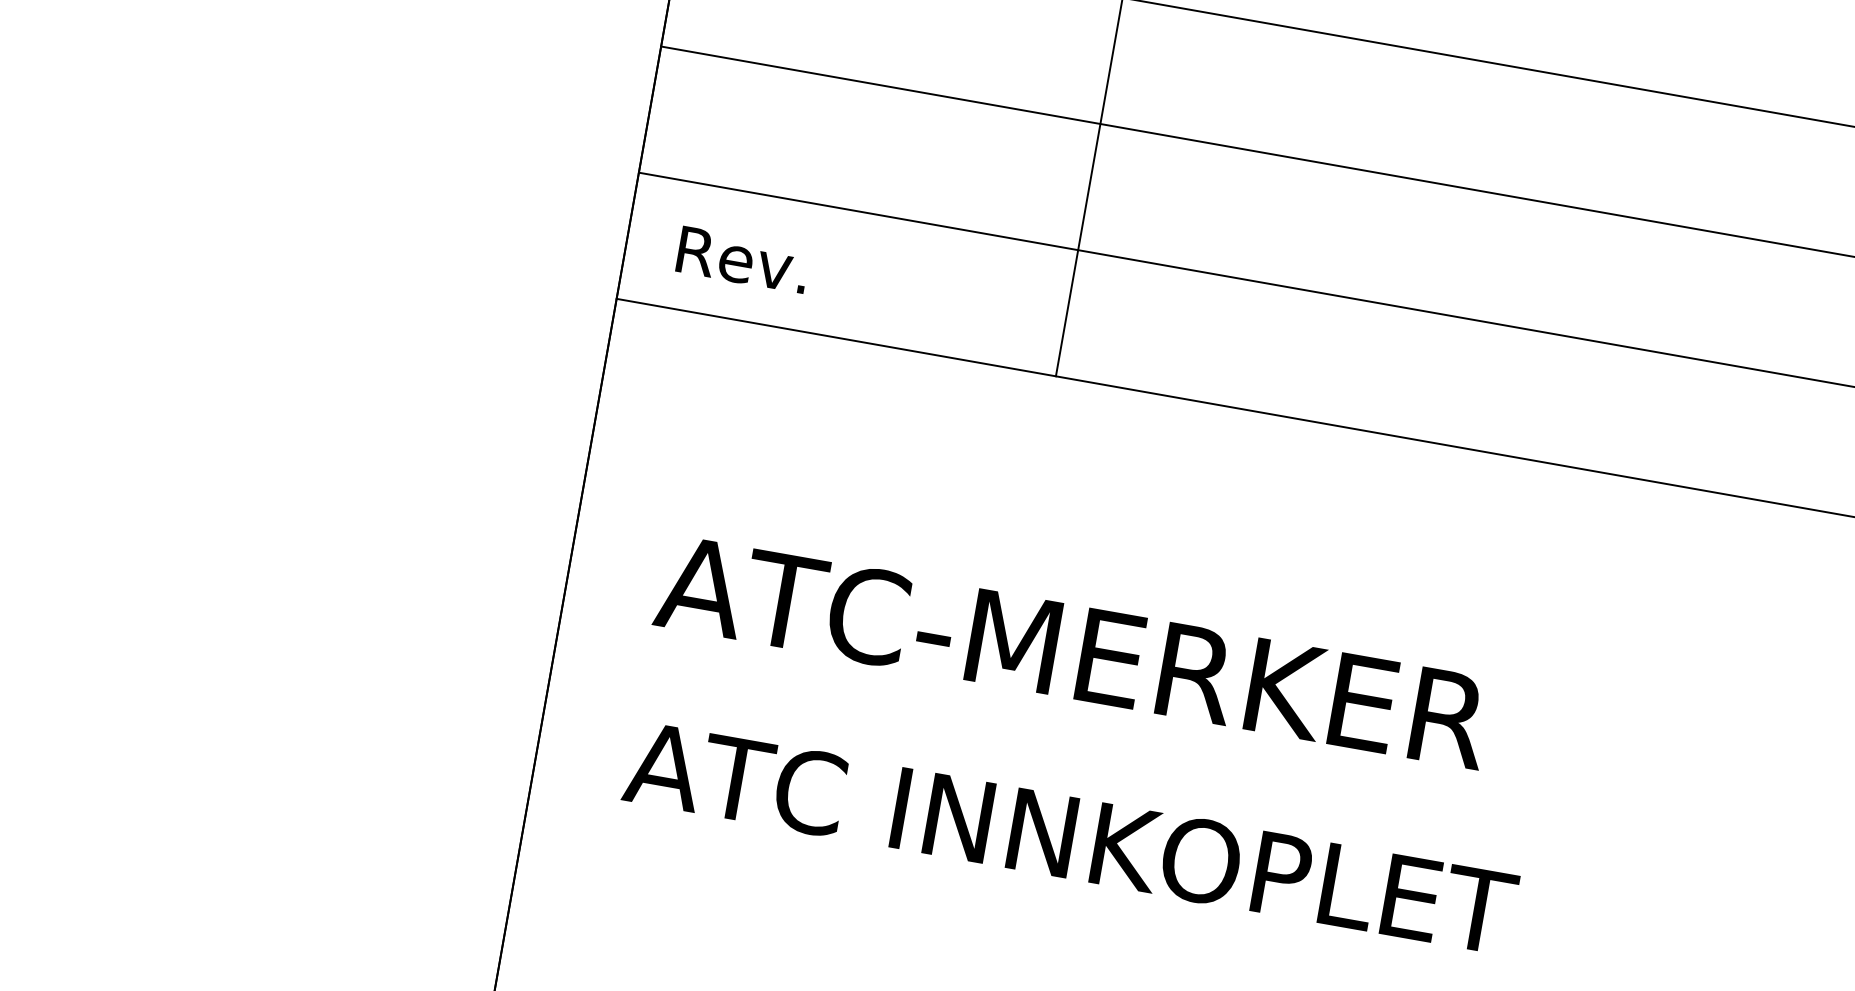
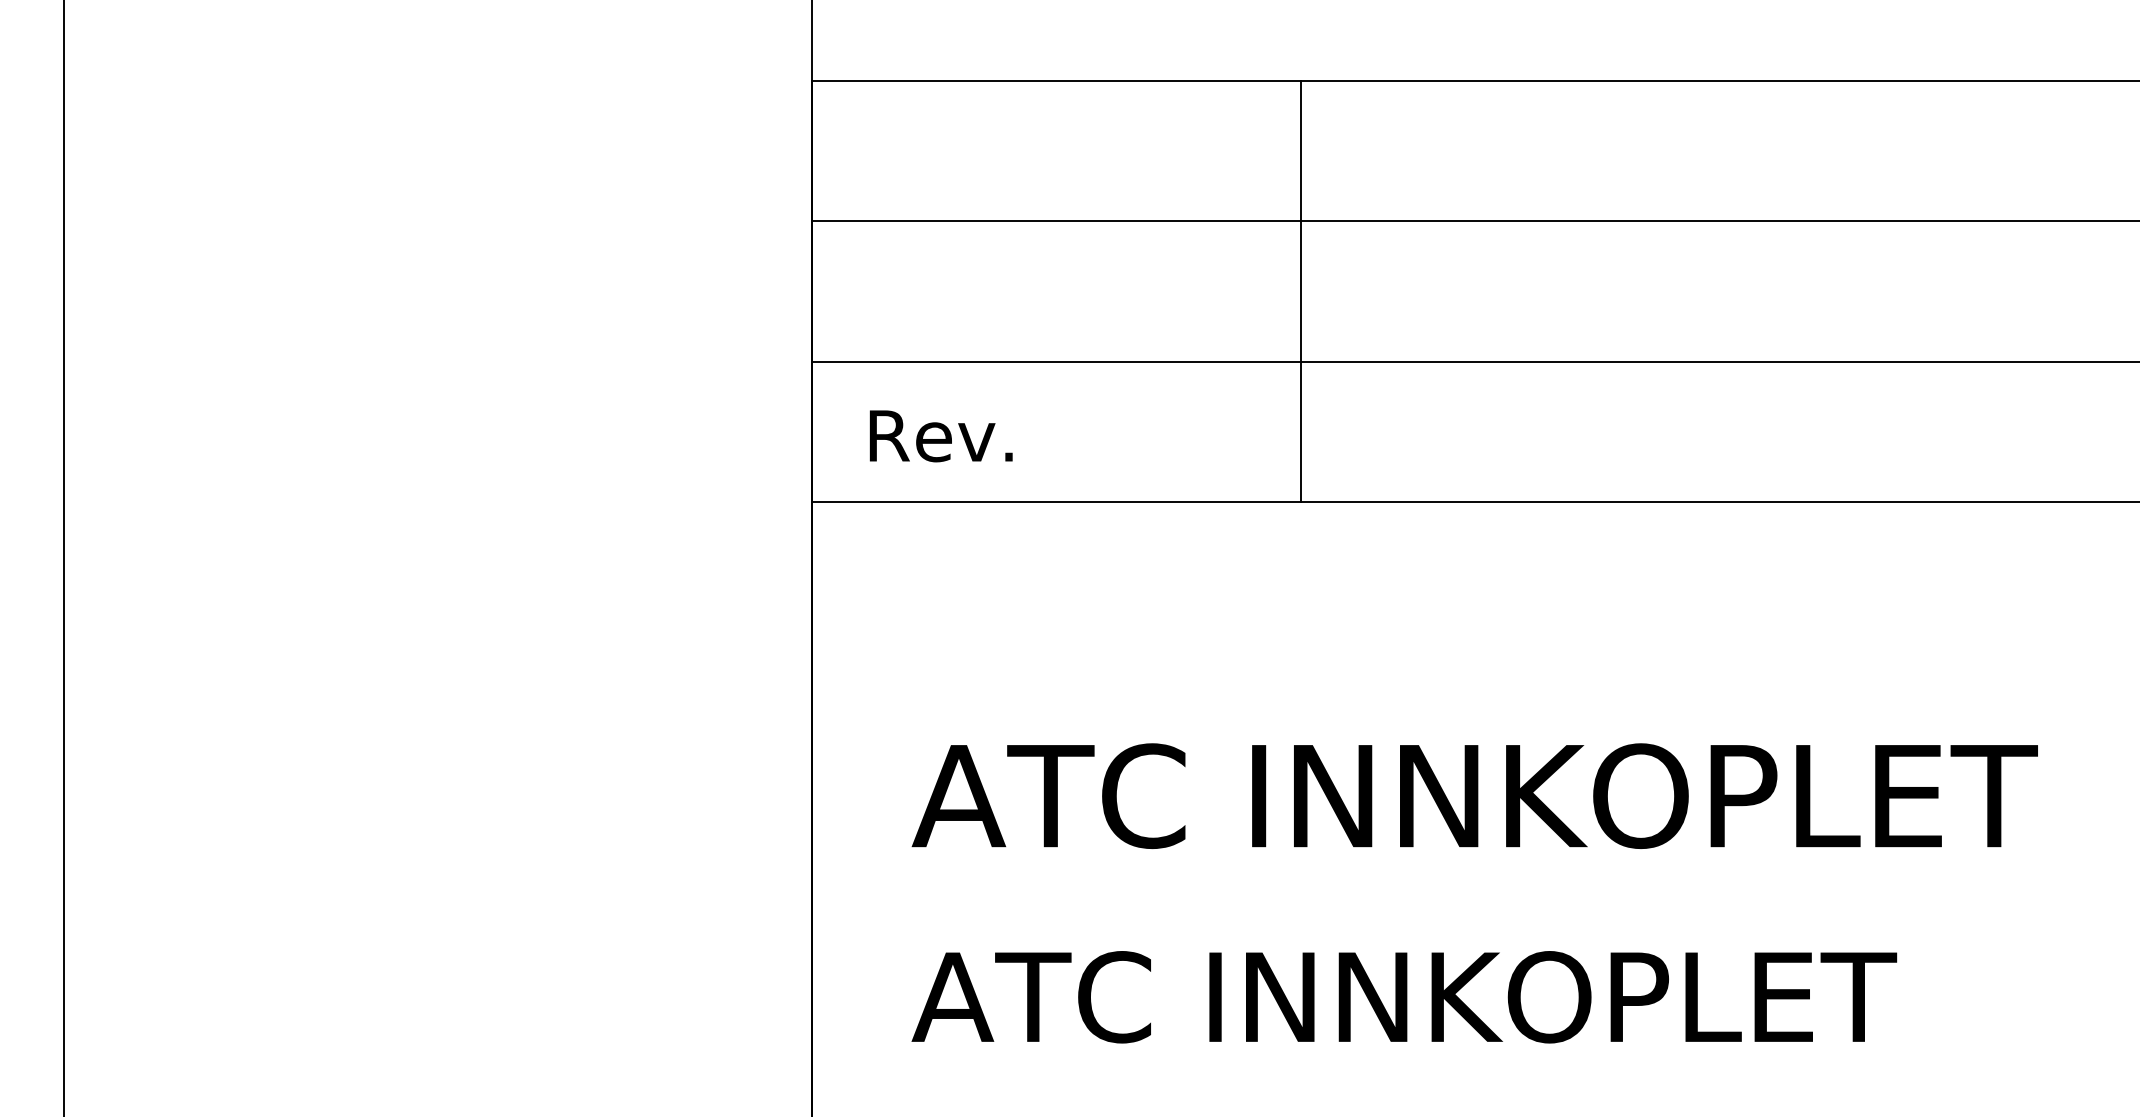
text: (1295, 690) -> (1618, 795), ATC-MERKER -> ATC INNKOPLET

